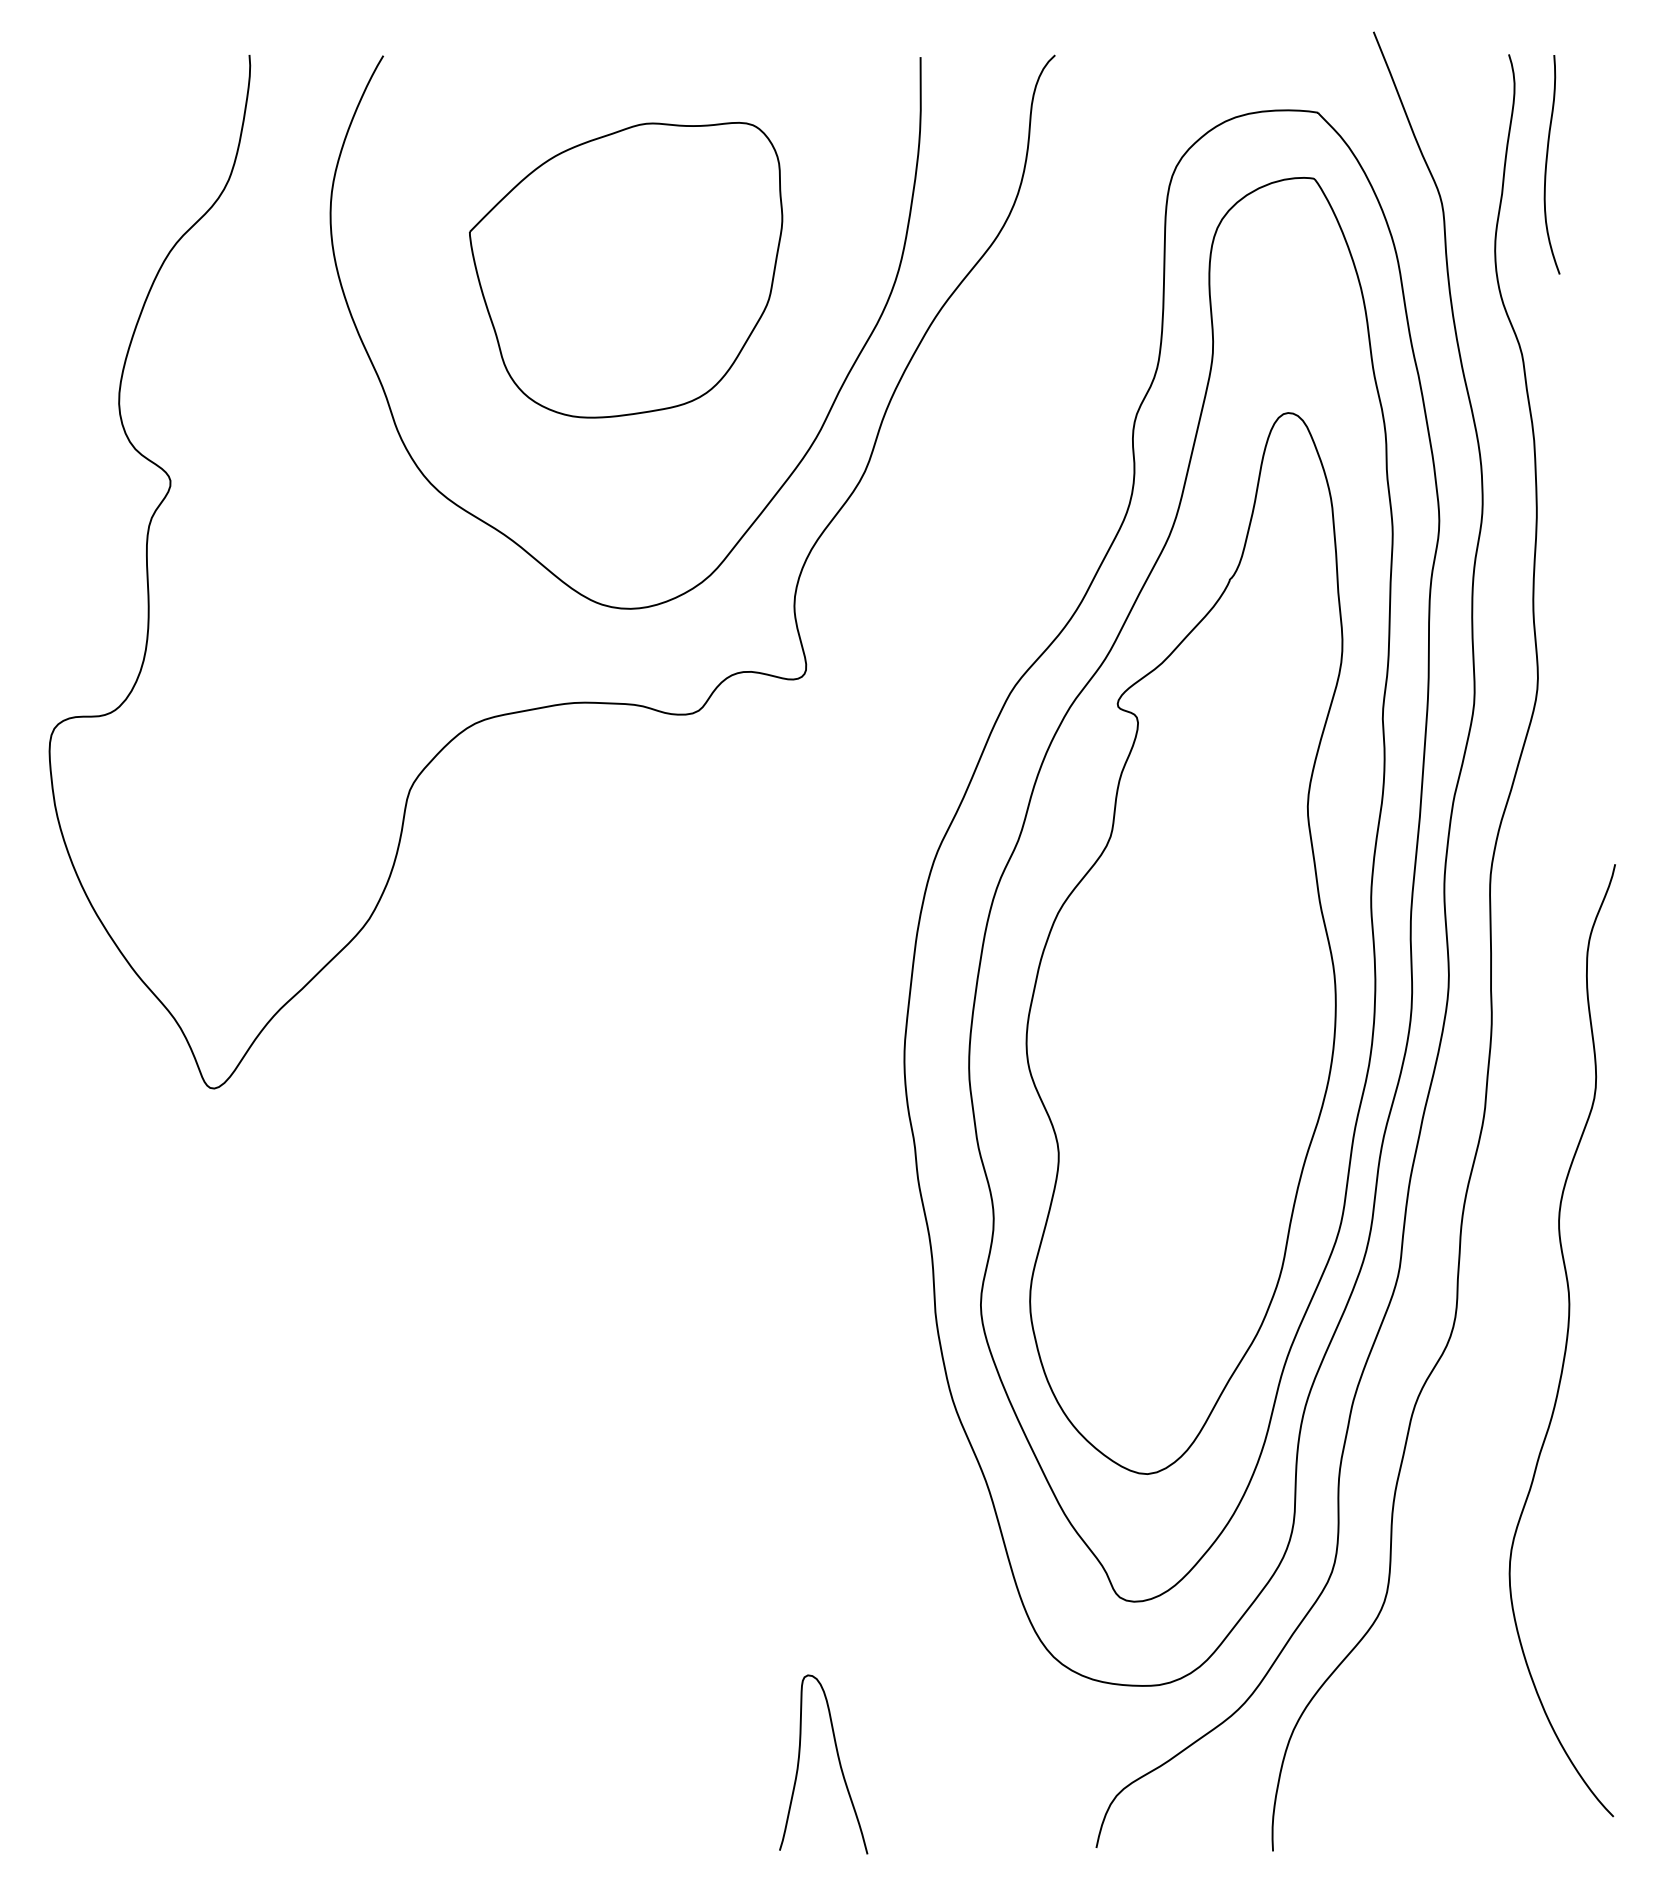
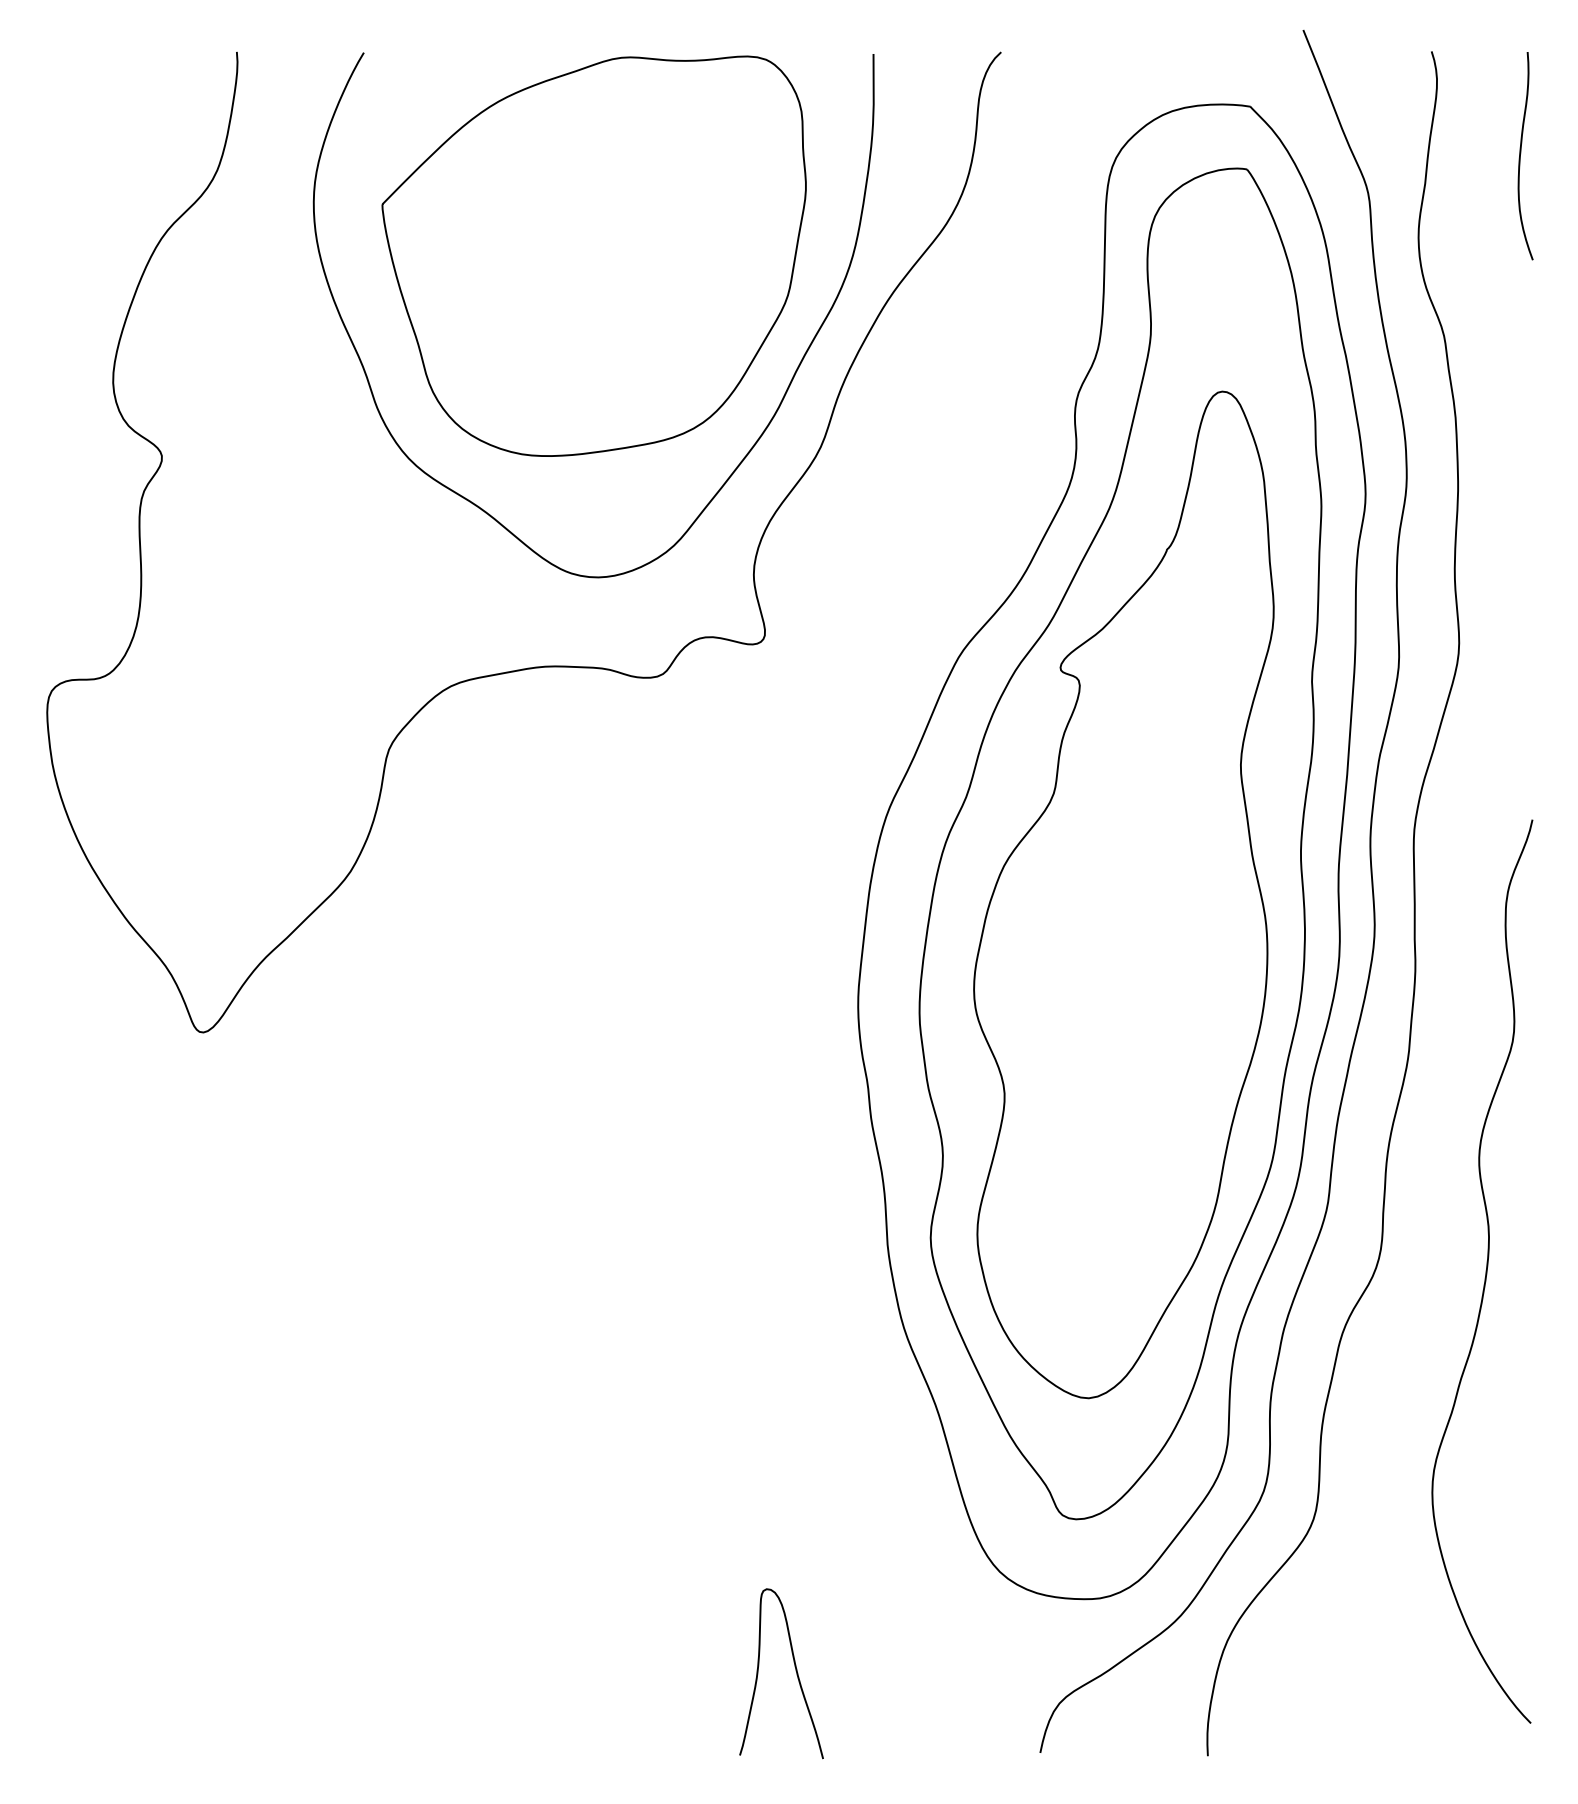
curve: (1547, 162) -> (1521, 153), moved
part: (625, 269) -> (593, 255), size x1.43

